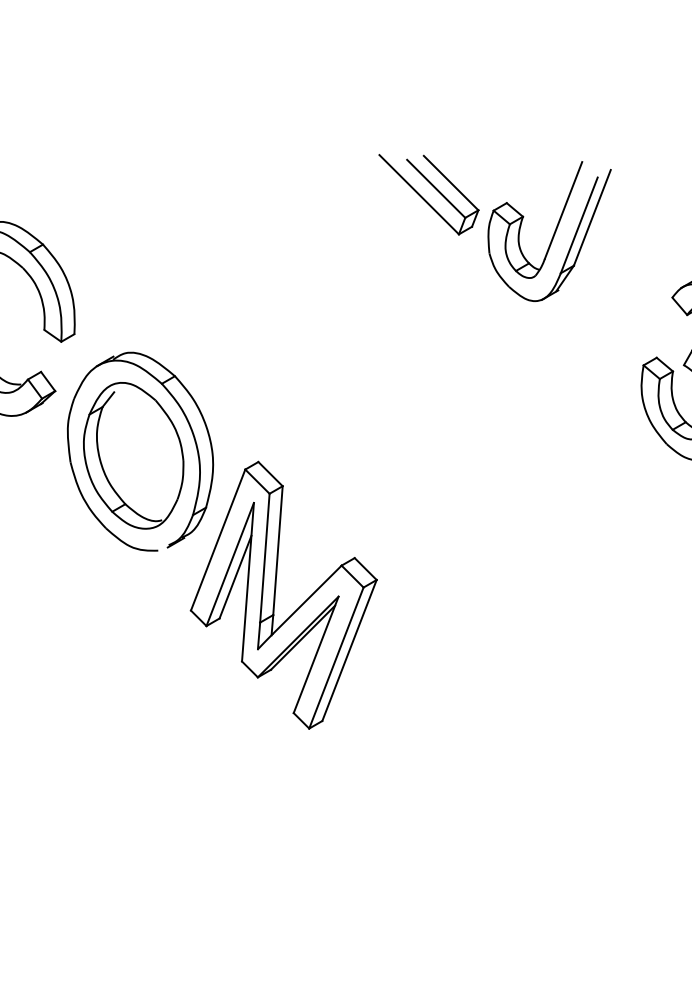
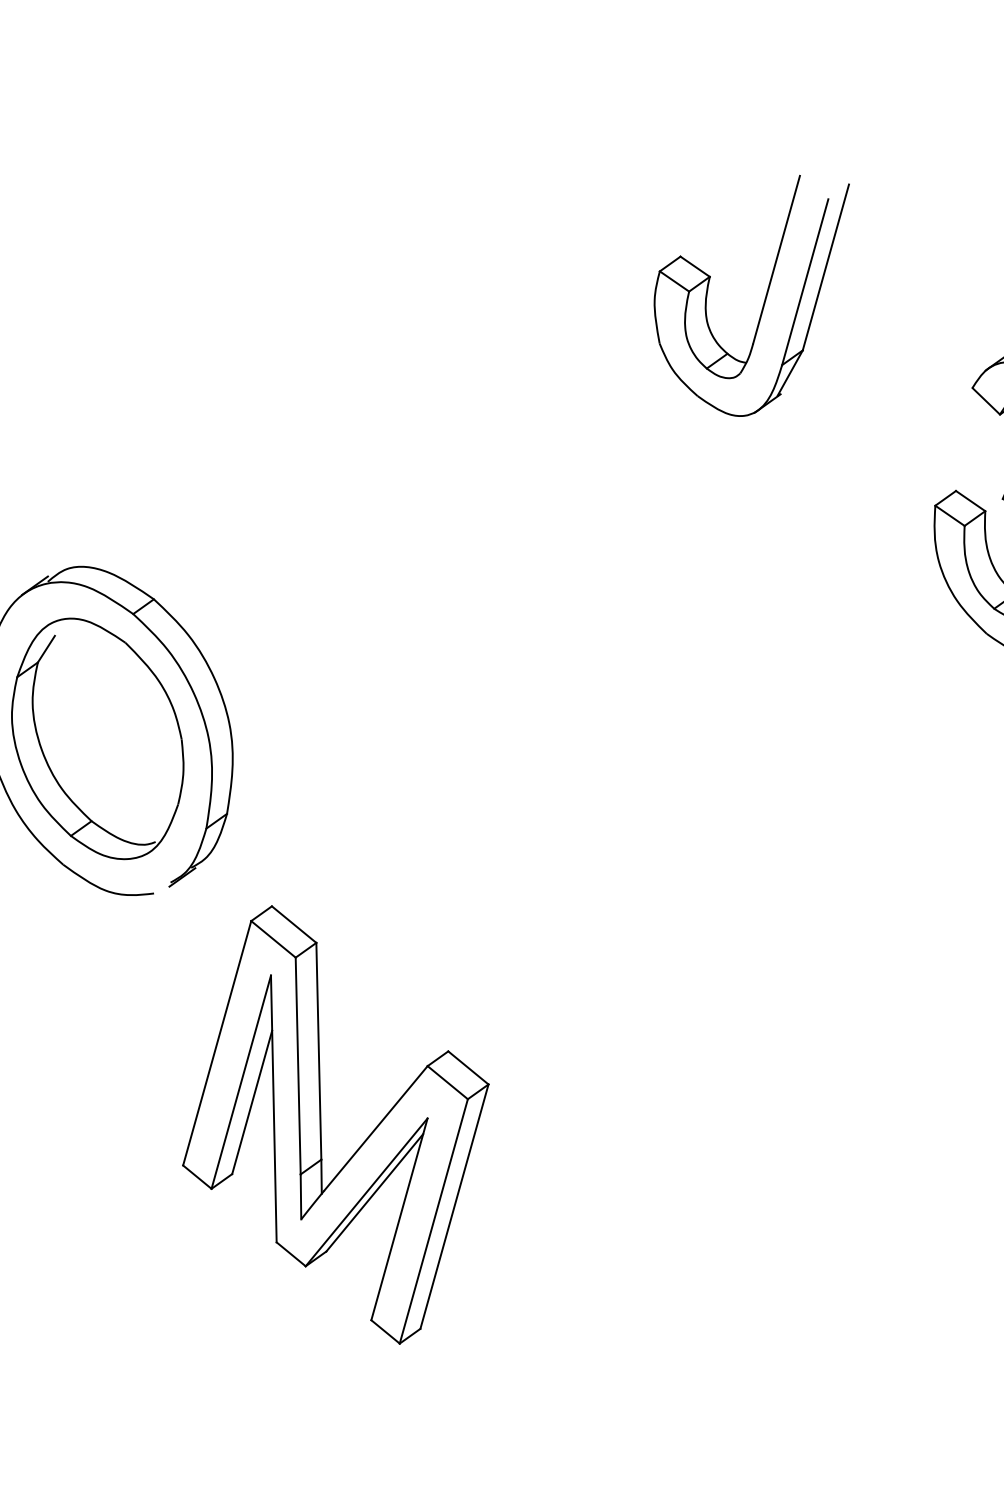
part: (428, 194) -> (548, 254), removed
part: (275, 594) -> (321, 1124), moved

